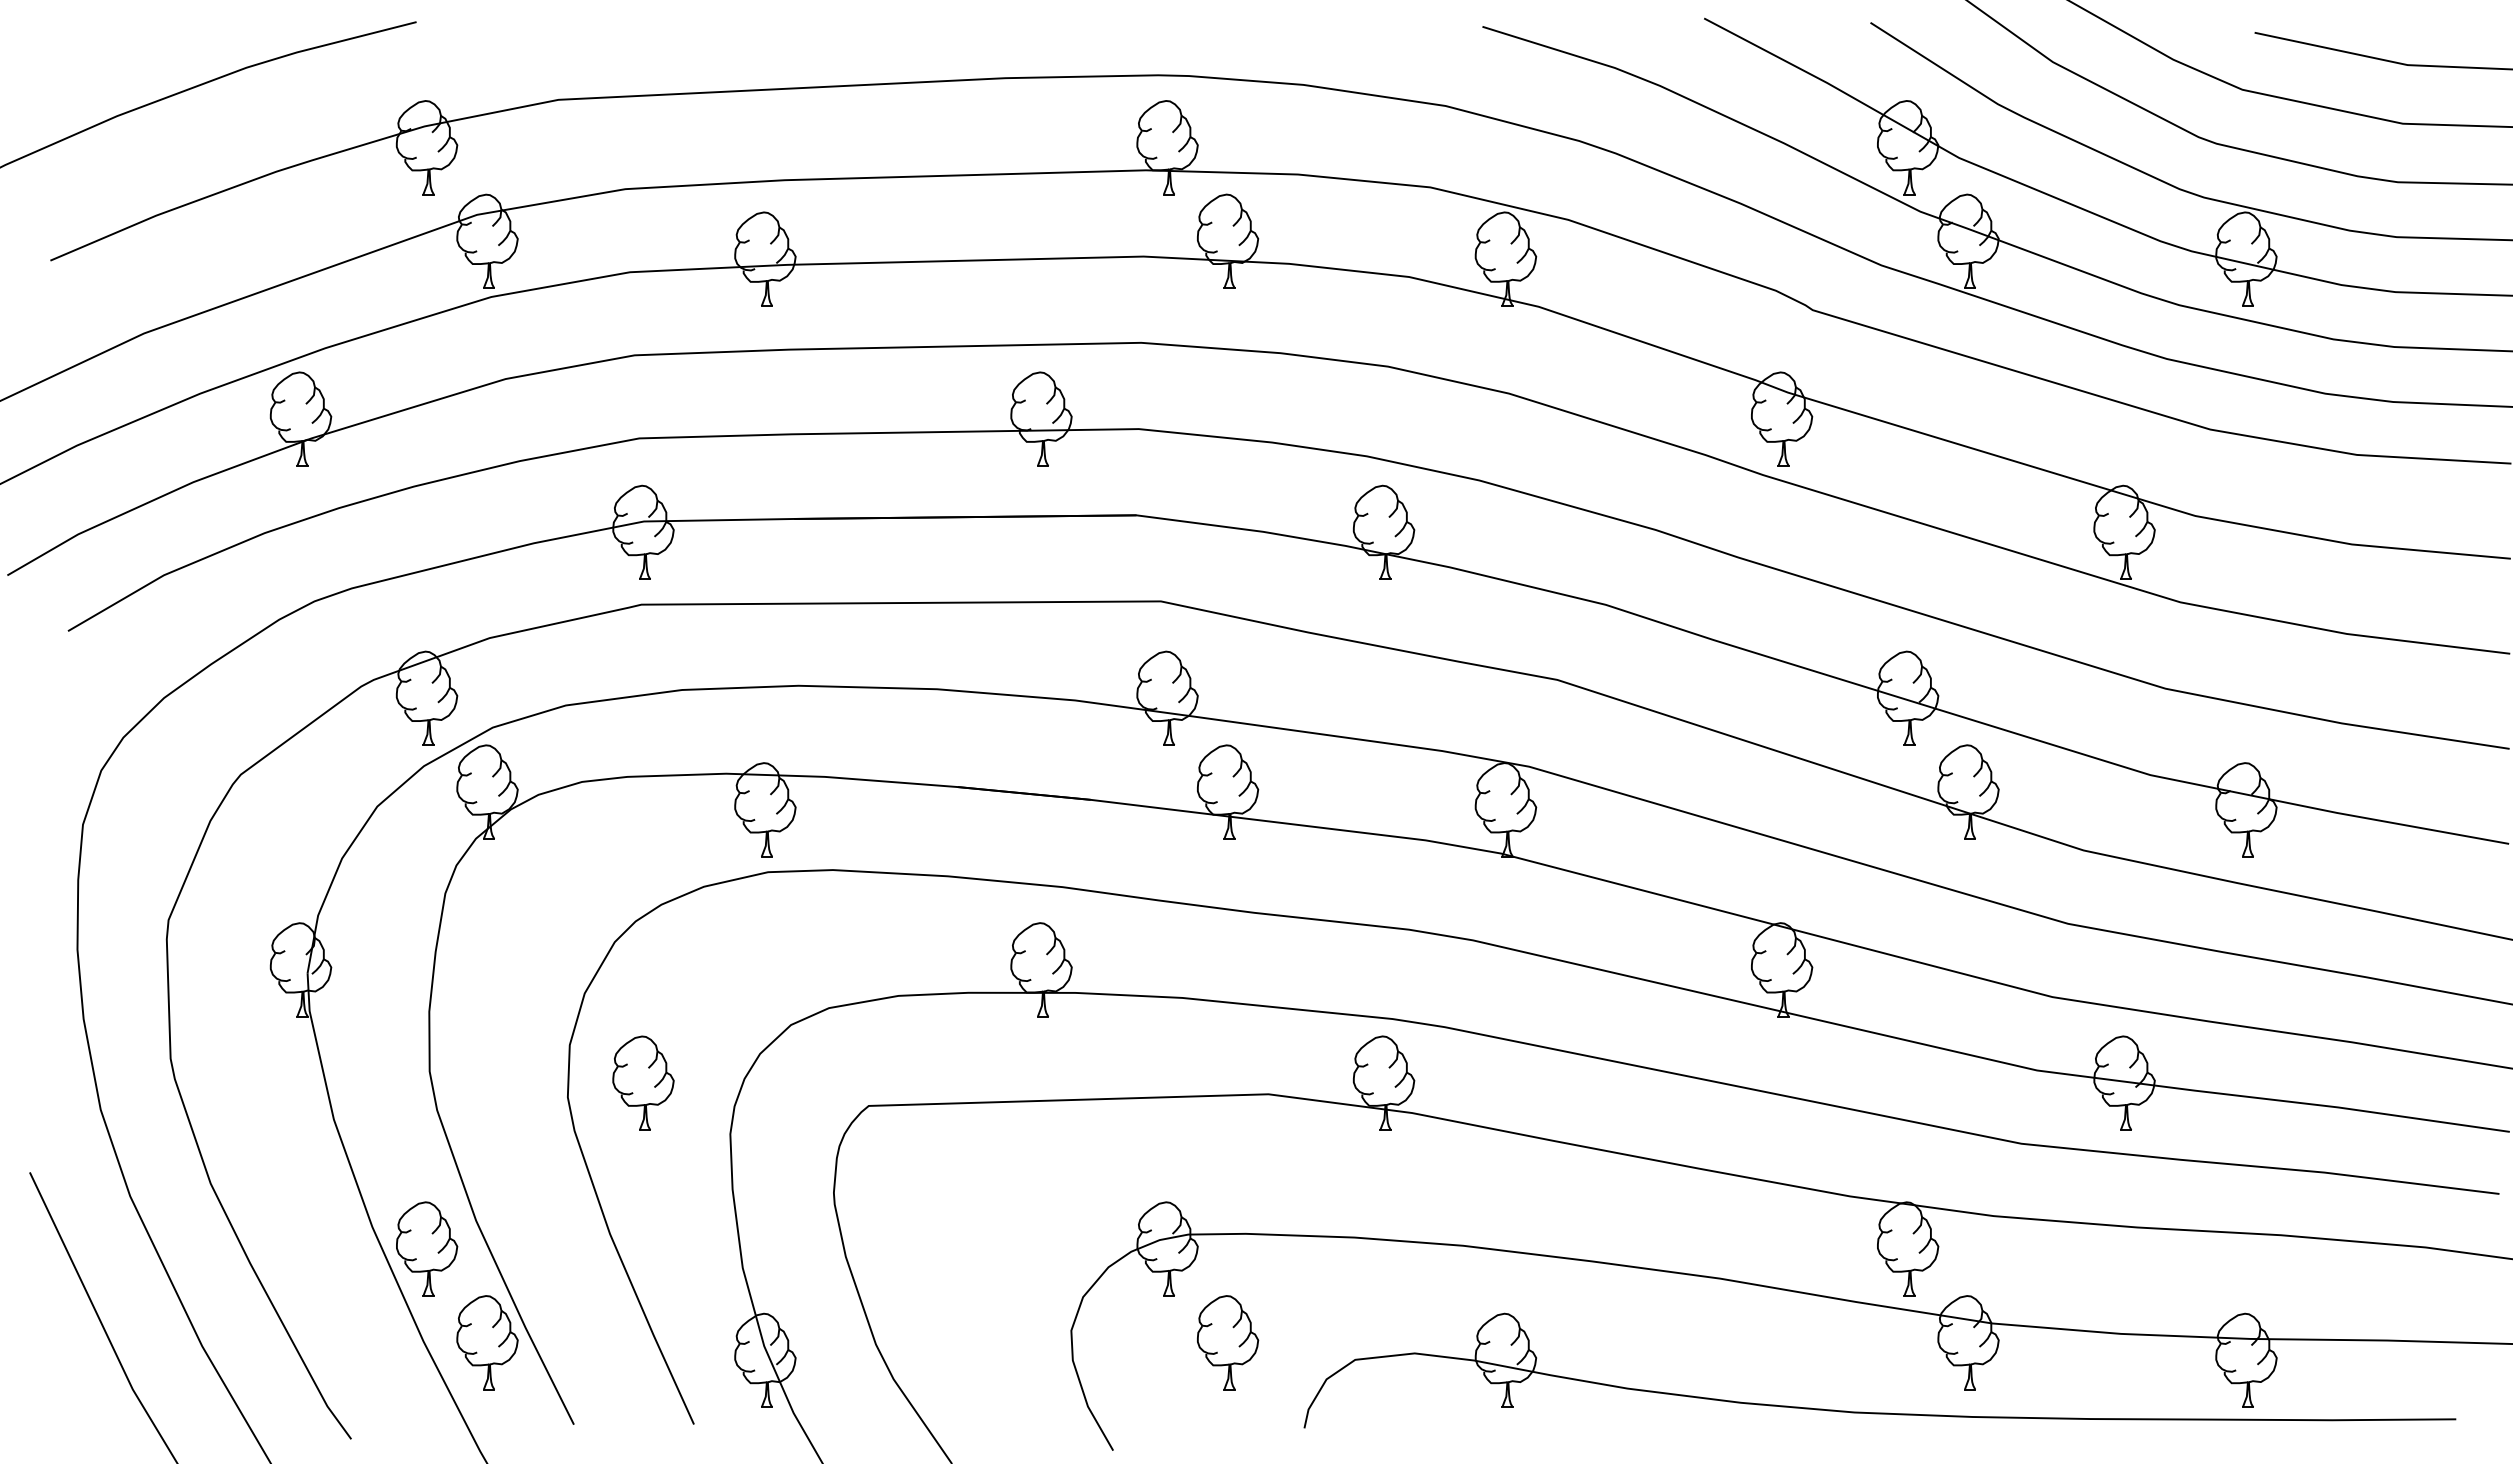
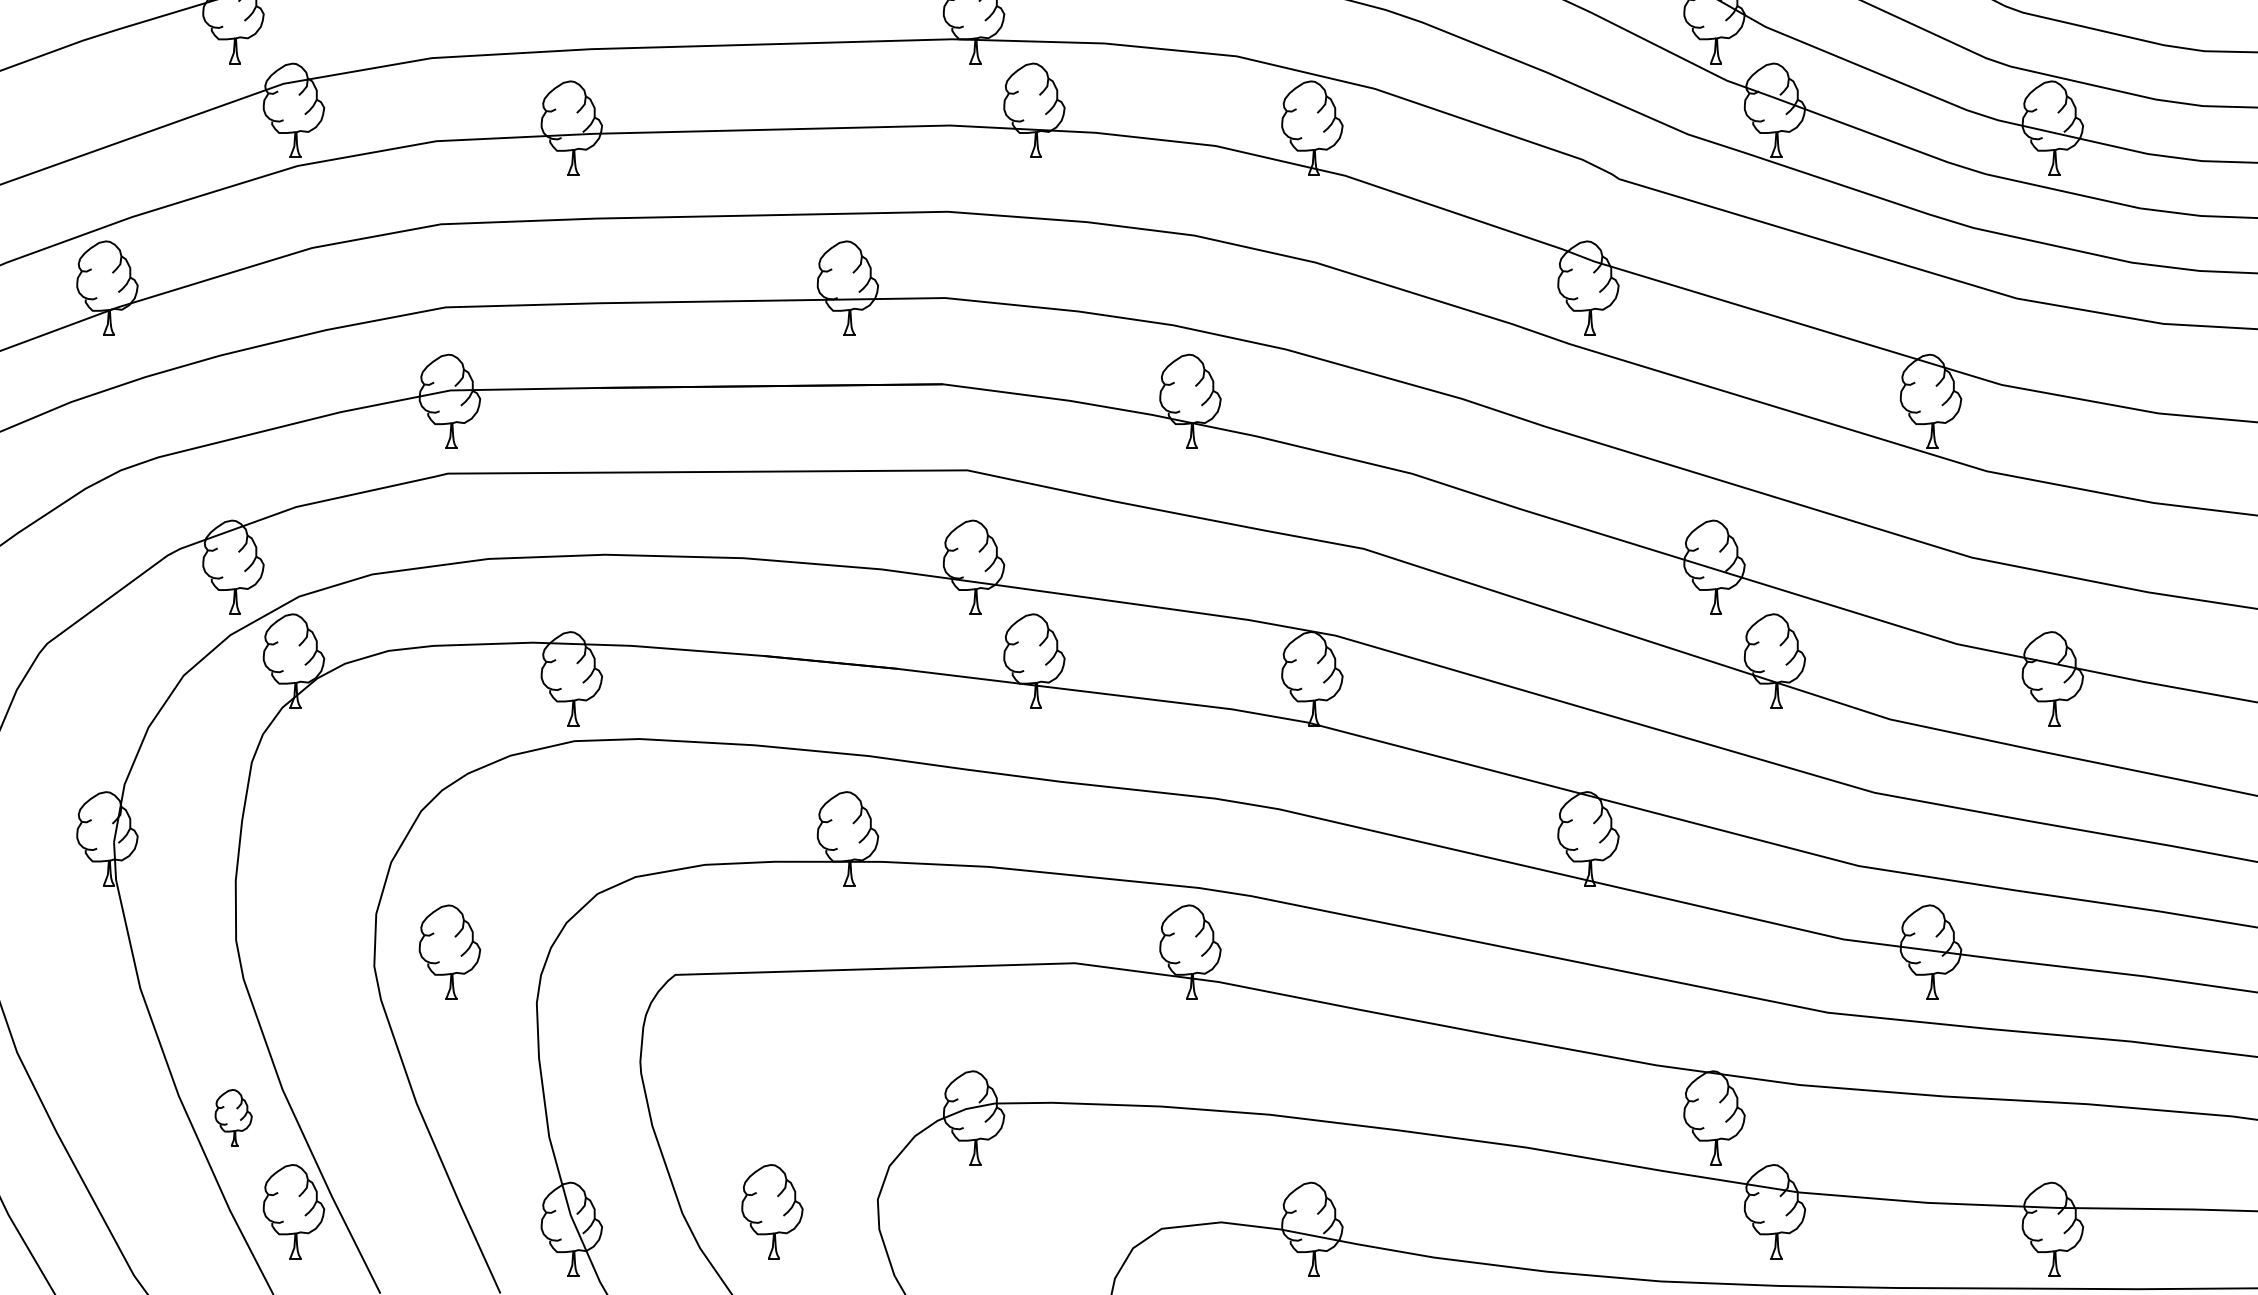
part: (427, 1248) -> (233, 1117), size x0.6
part: (1228, 1342) -> (772, 1211), moved

